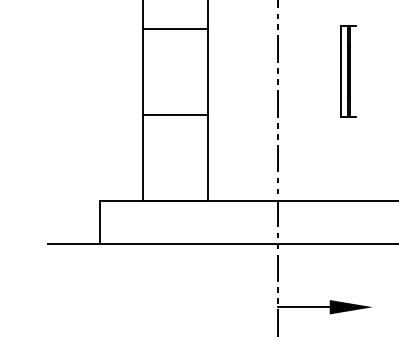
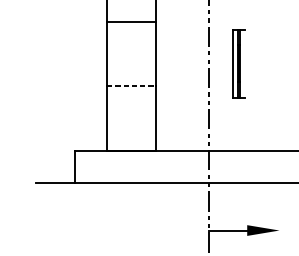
part: (348, 71) -> (238, 63), moved
line: (175, 114) -> (131, 86), solid -> dashed

